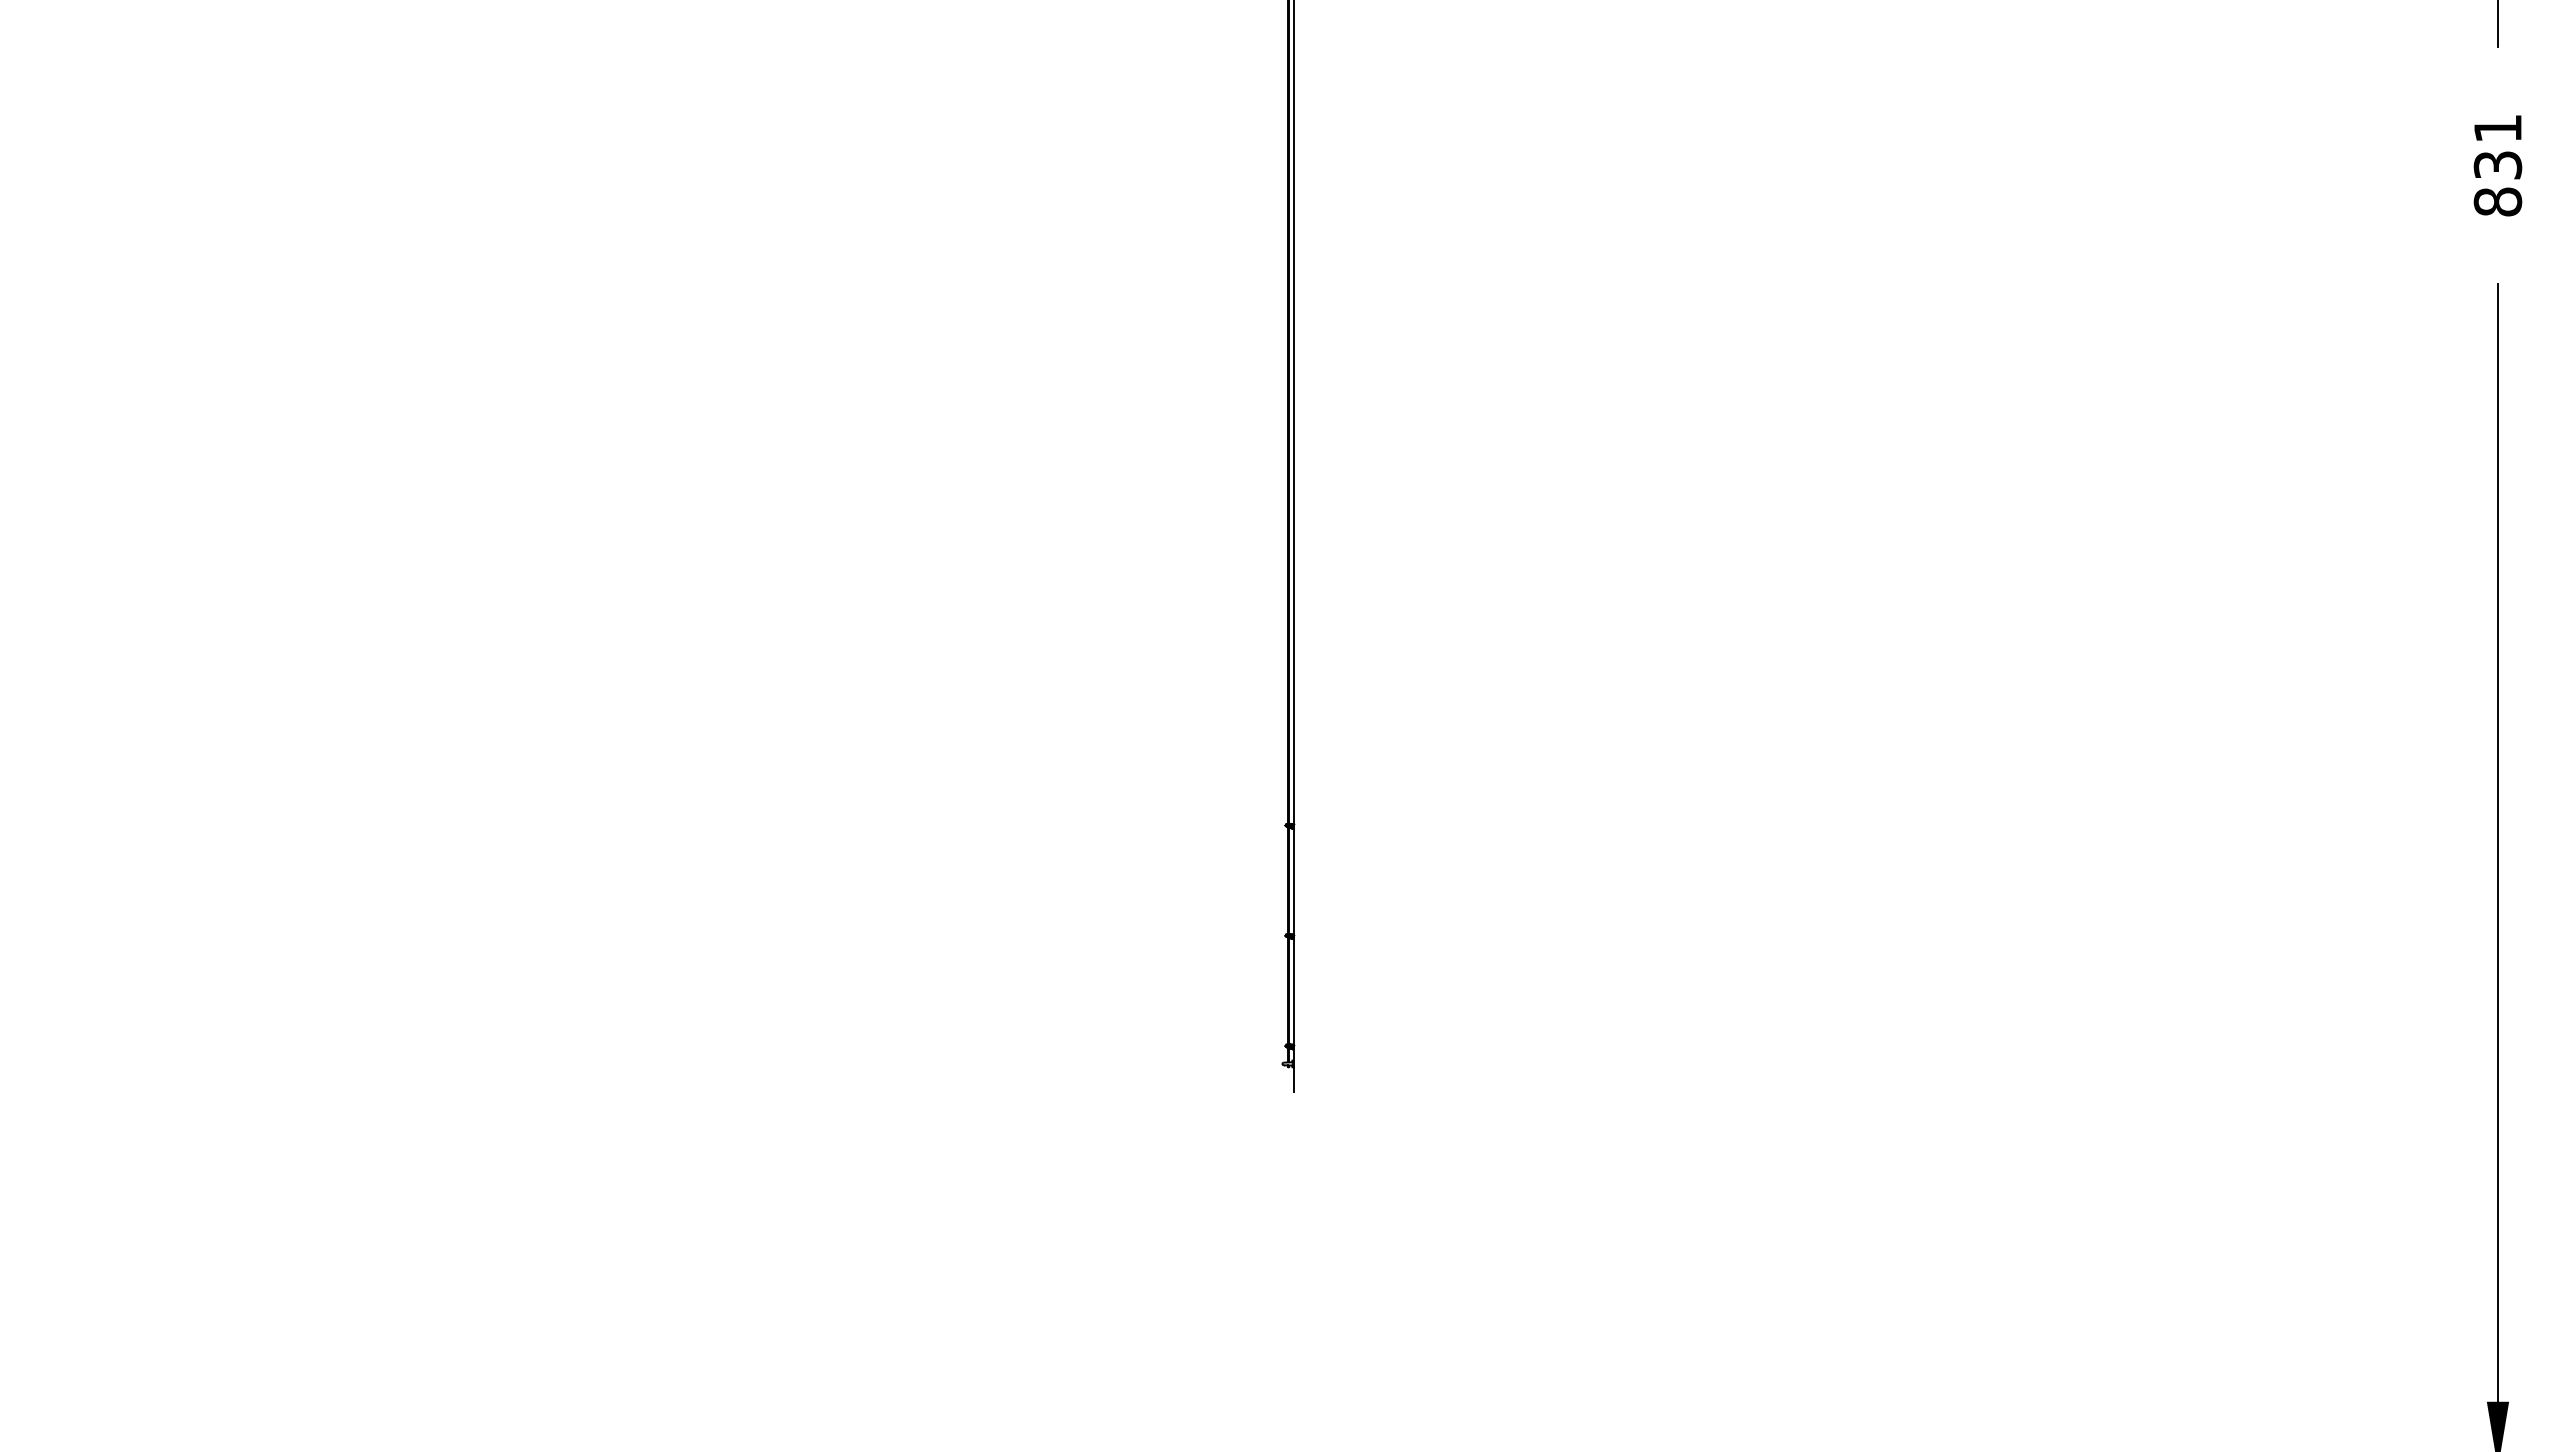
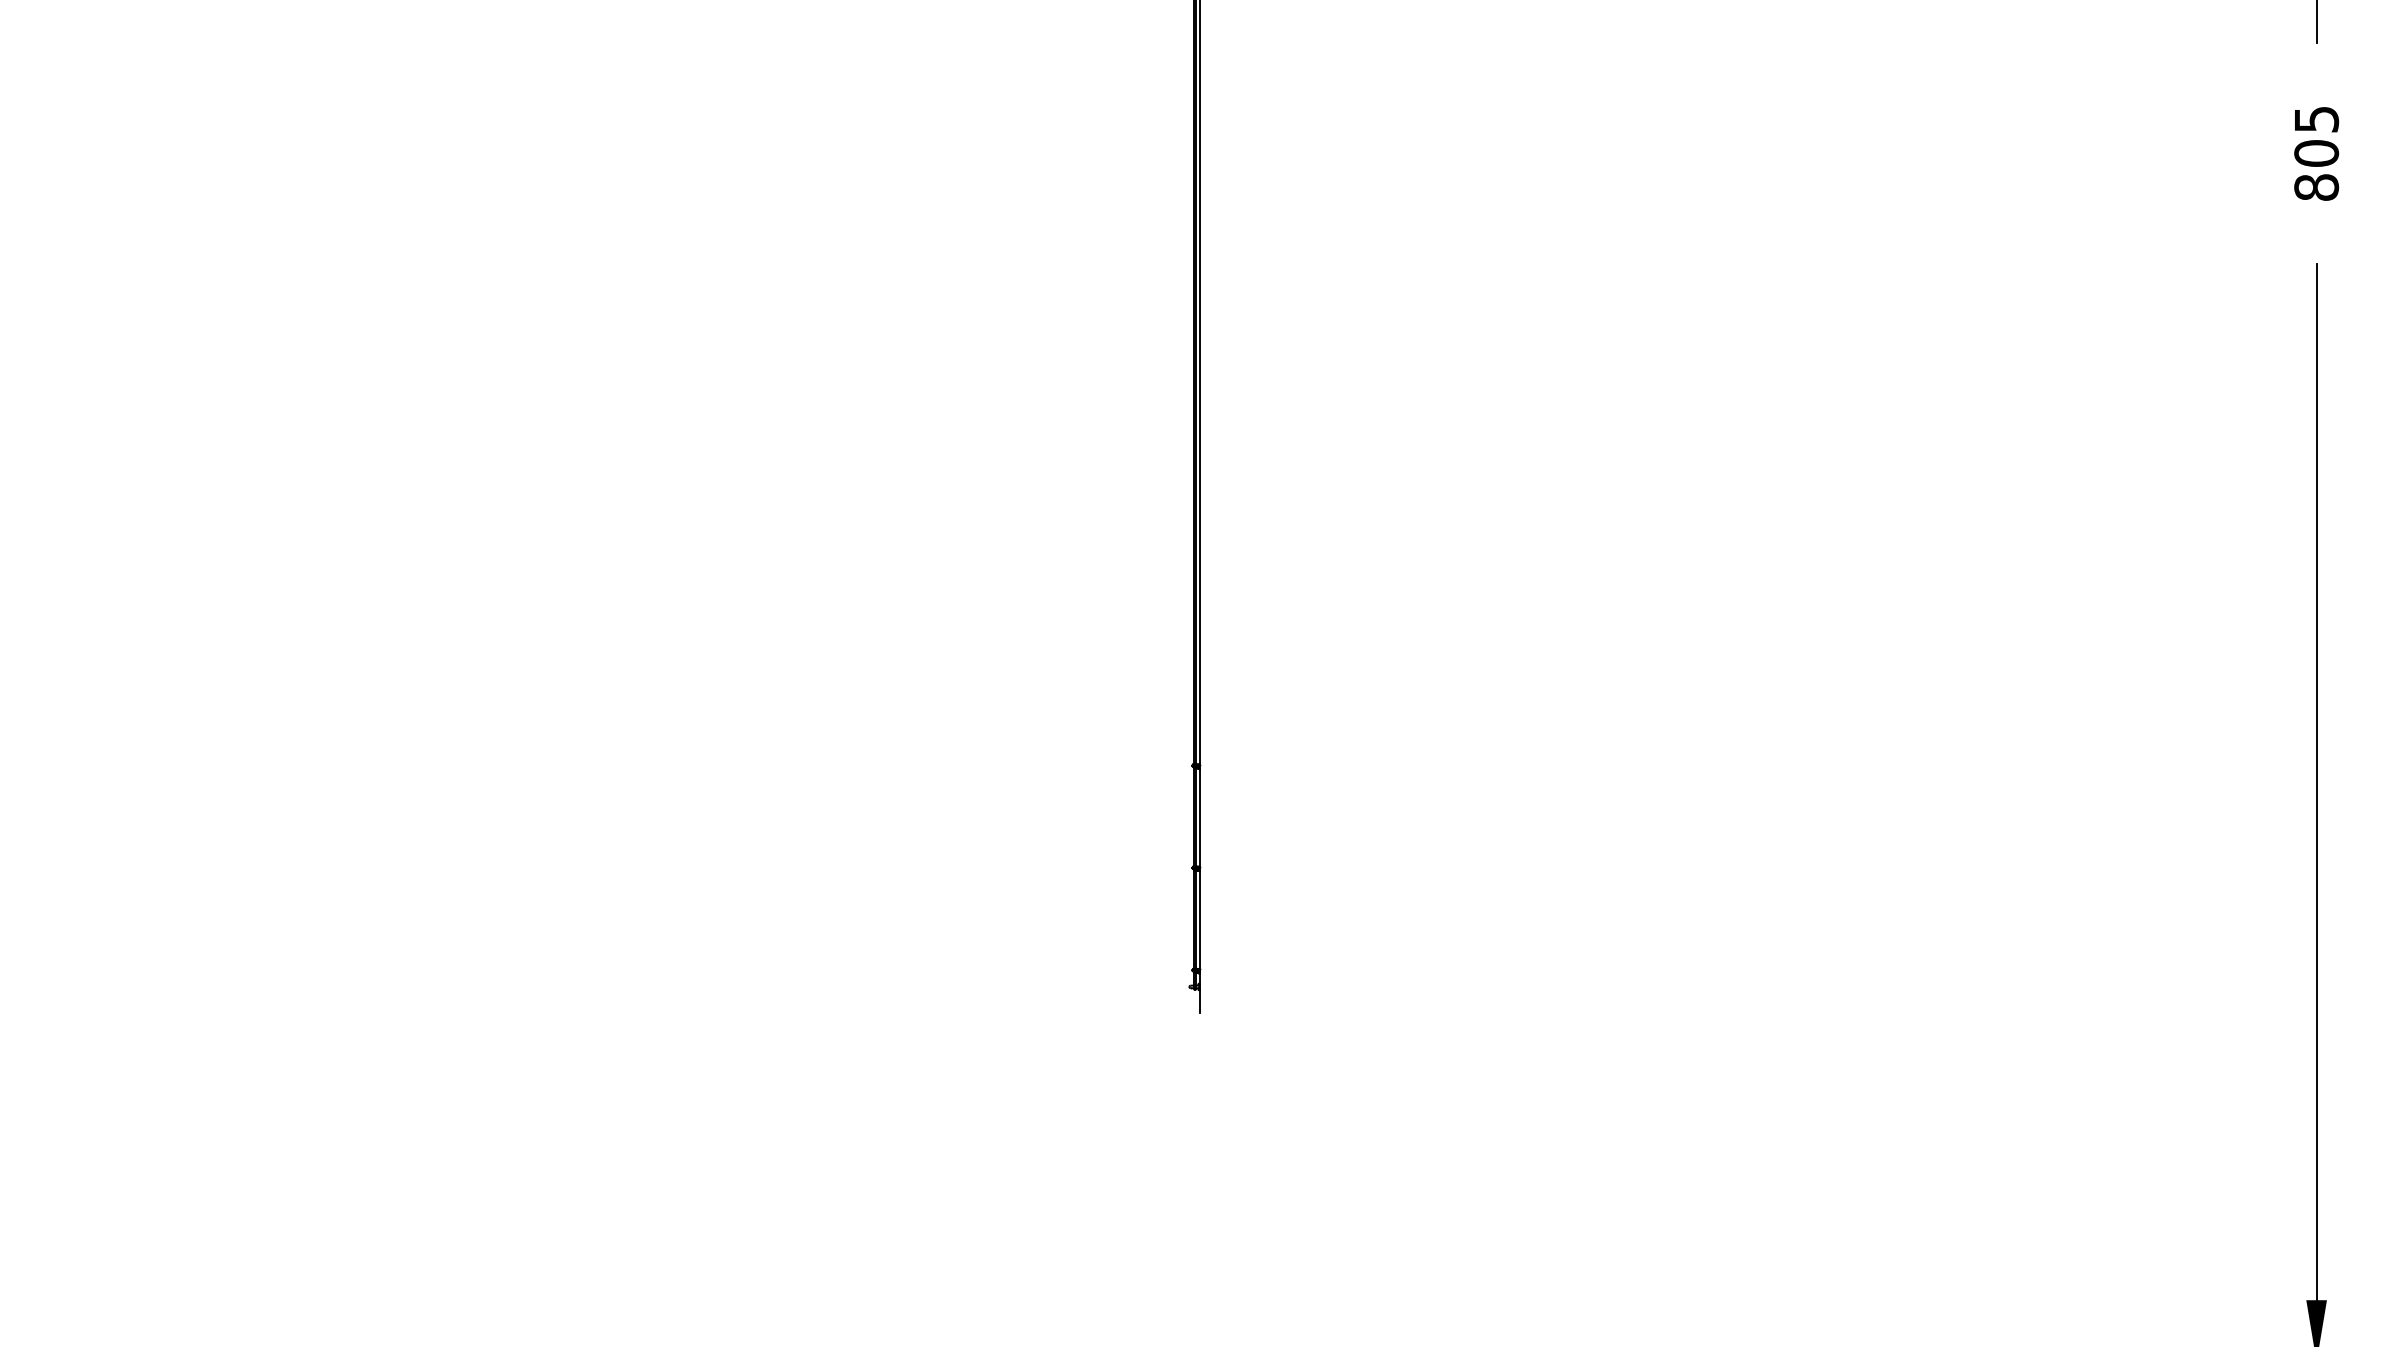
text: (2497, 147) -> (2316, 136), 831 -> 805

